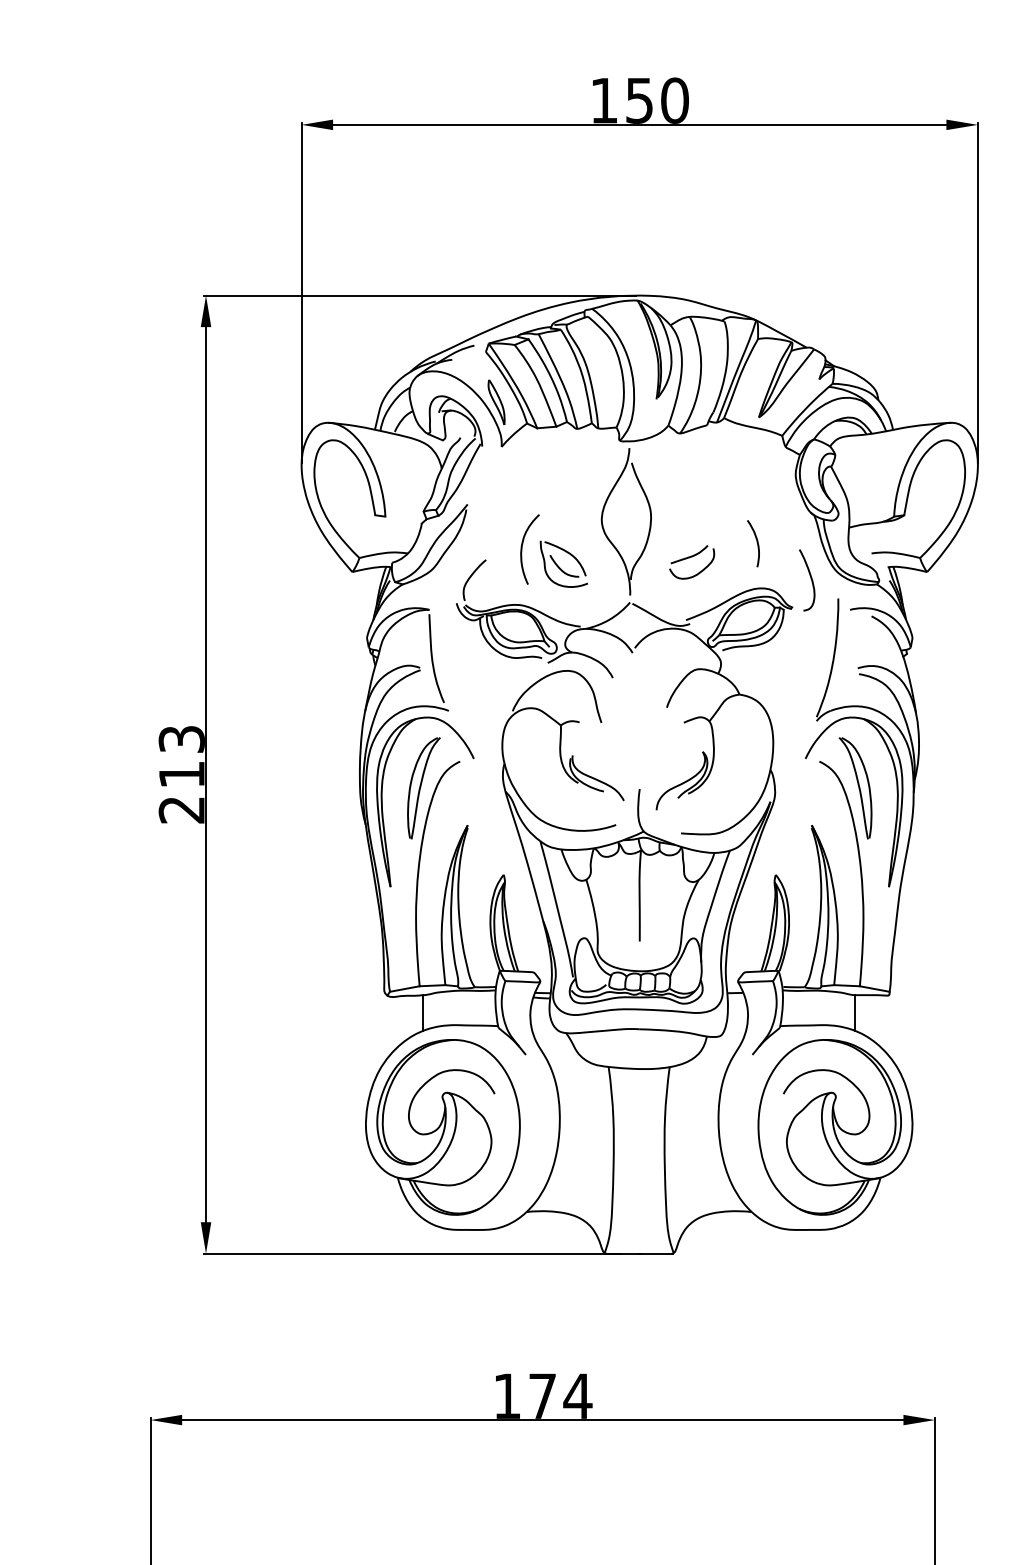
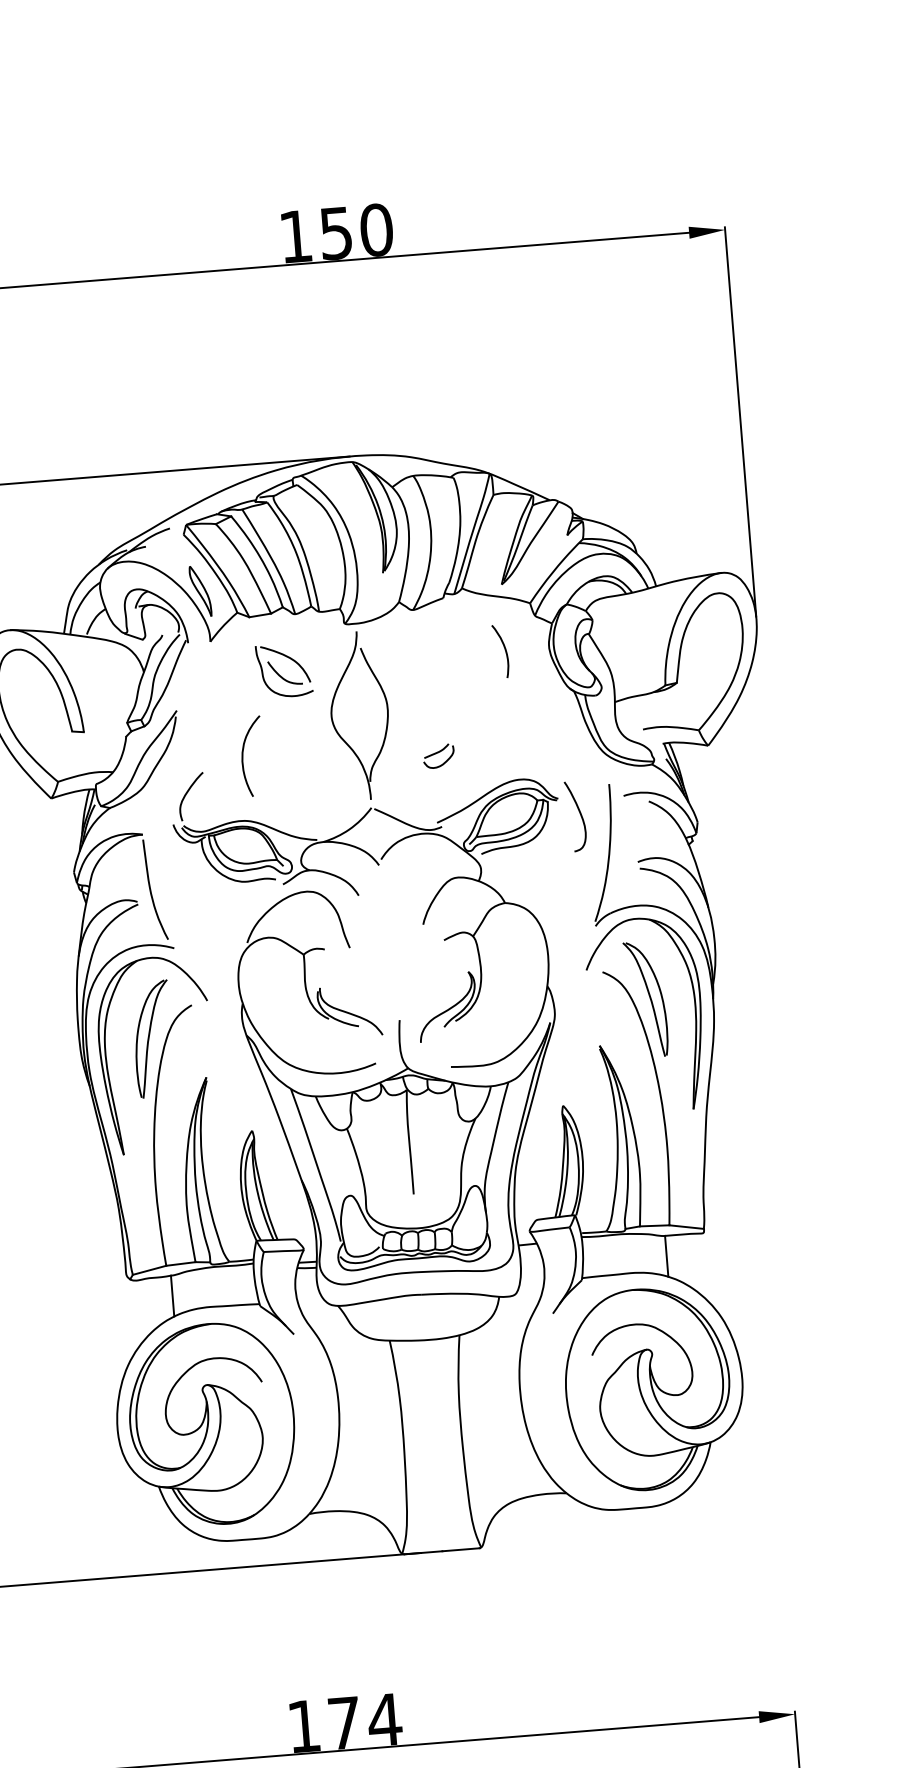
curve: (756, 542) -> (504, 649), moved
part: (692, 562) -> (439, 756), size x0.6
part: (563, 563) -> (283, 669), moved
curve: (810, 578) -> (579, 814), moved

